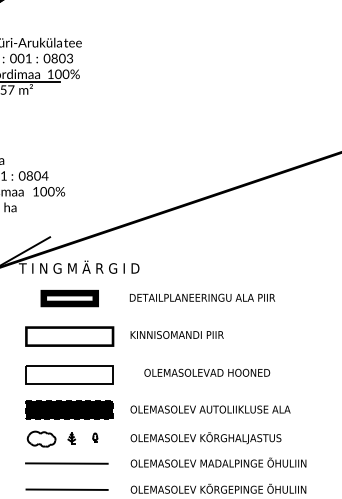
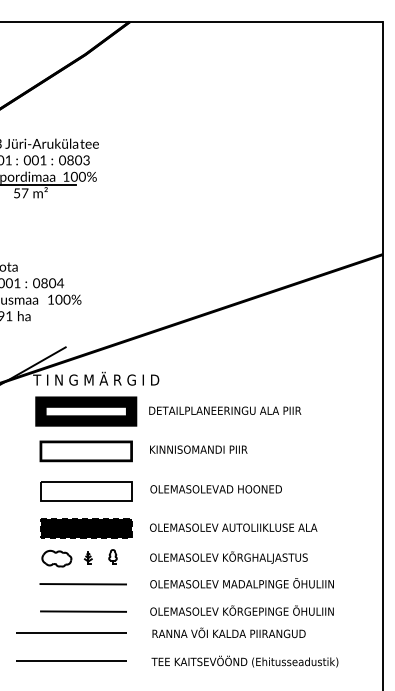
part: (69, 298) -> (86, 411), size x1.67
text: (206, 373) -> (215, 489), moved
part: (94, 437) -> (112, 556), size x1.67

